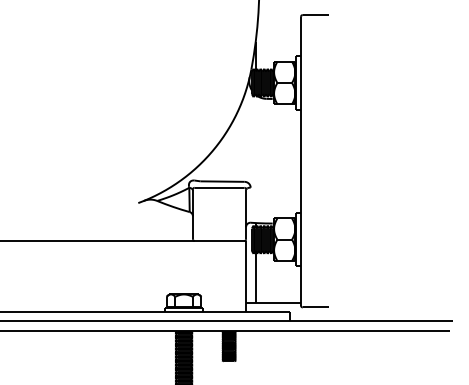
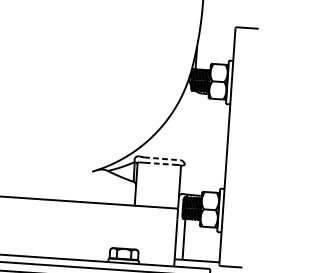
line: (222, 181) -> (162, 158), solid -> dashed
line: (219, 187) -> (159, 163), solid -> dashed

